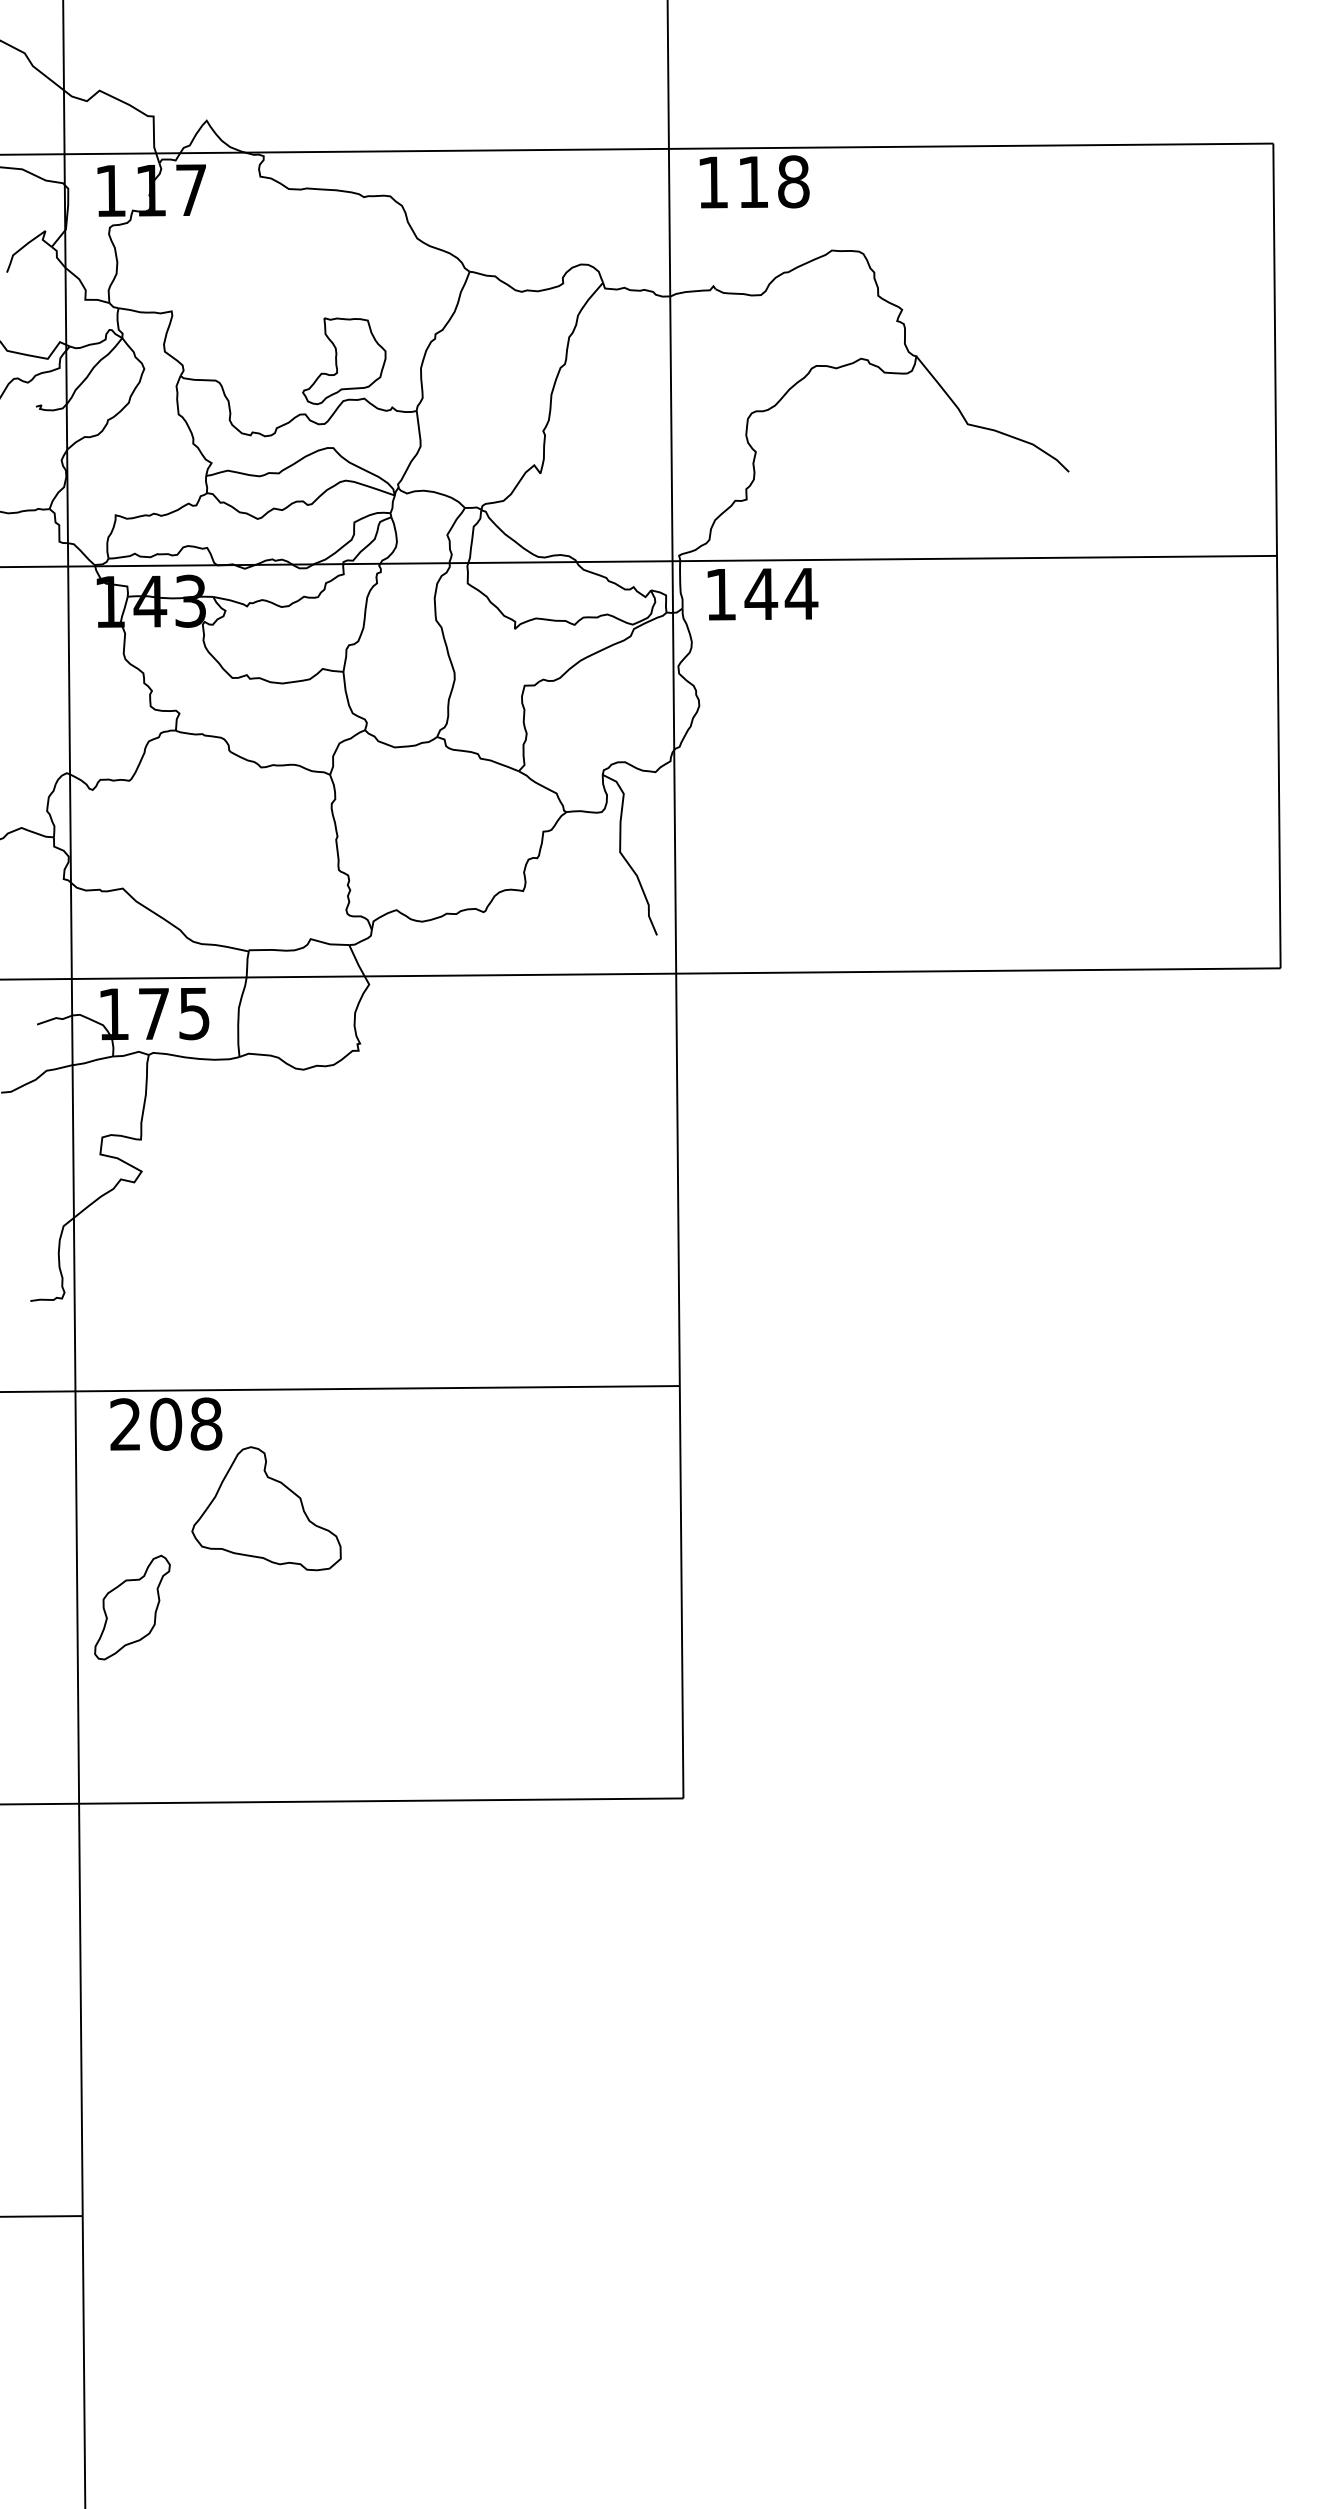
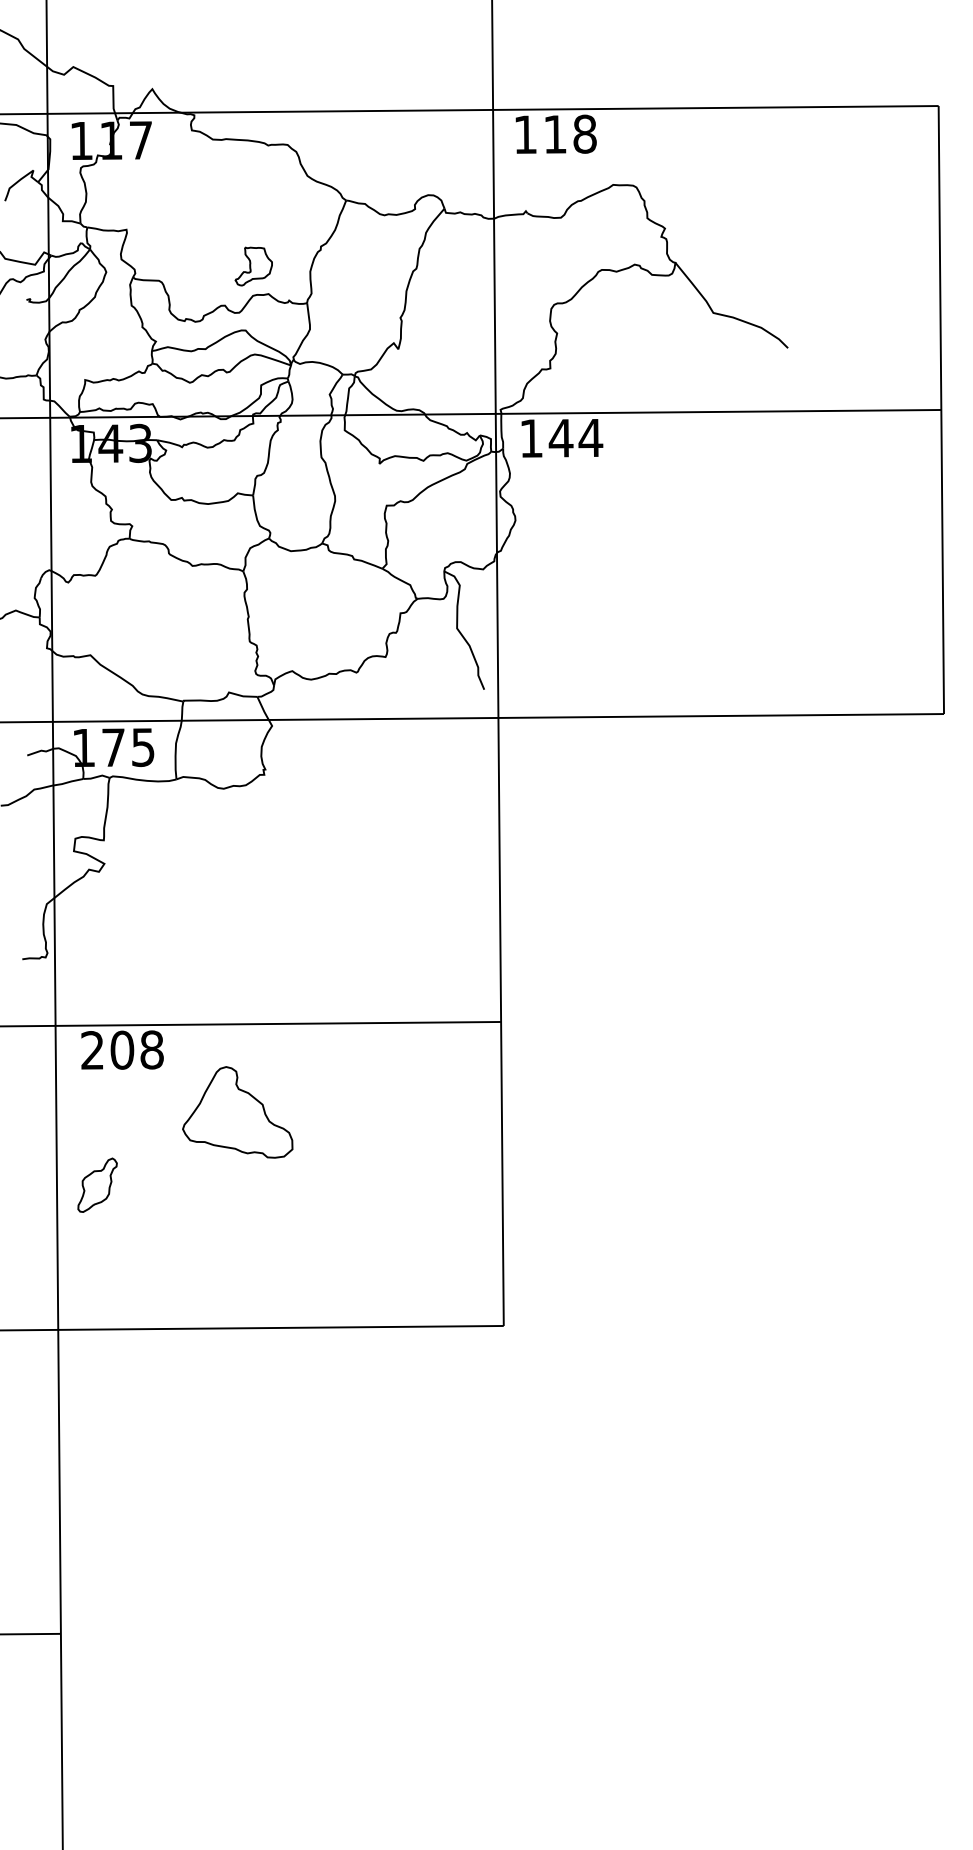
part: (344, 361) -> (253, 266), size x0.6
part: (266, 1508) -> (237, 1112), moved
part: (132, 1607) -> (97, 1185), size x0.7

